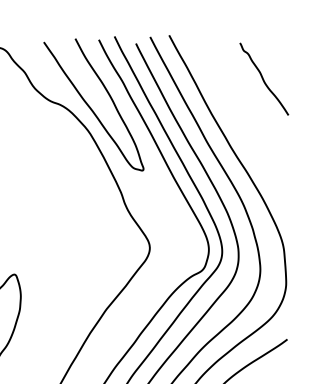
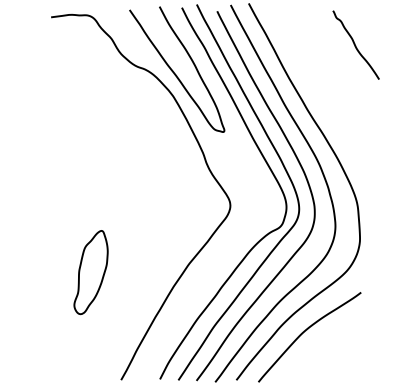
curve: (263, 78) -> (355, 44), moved

